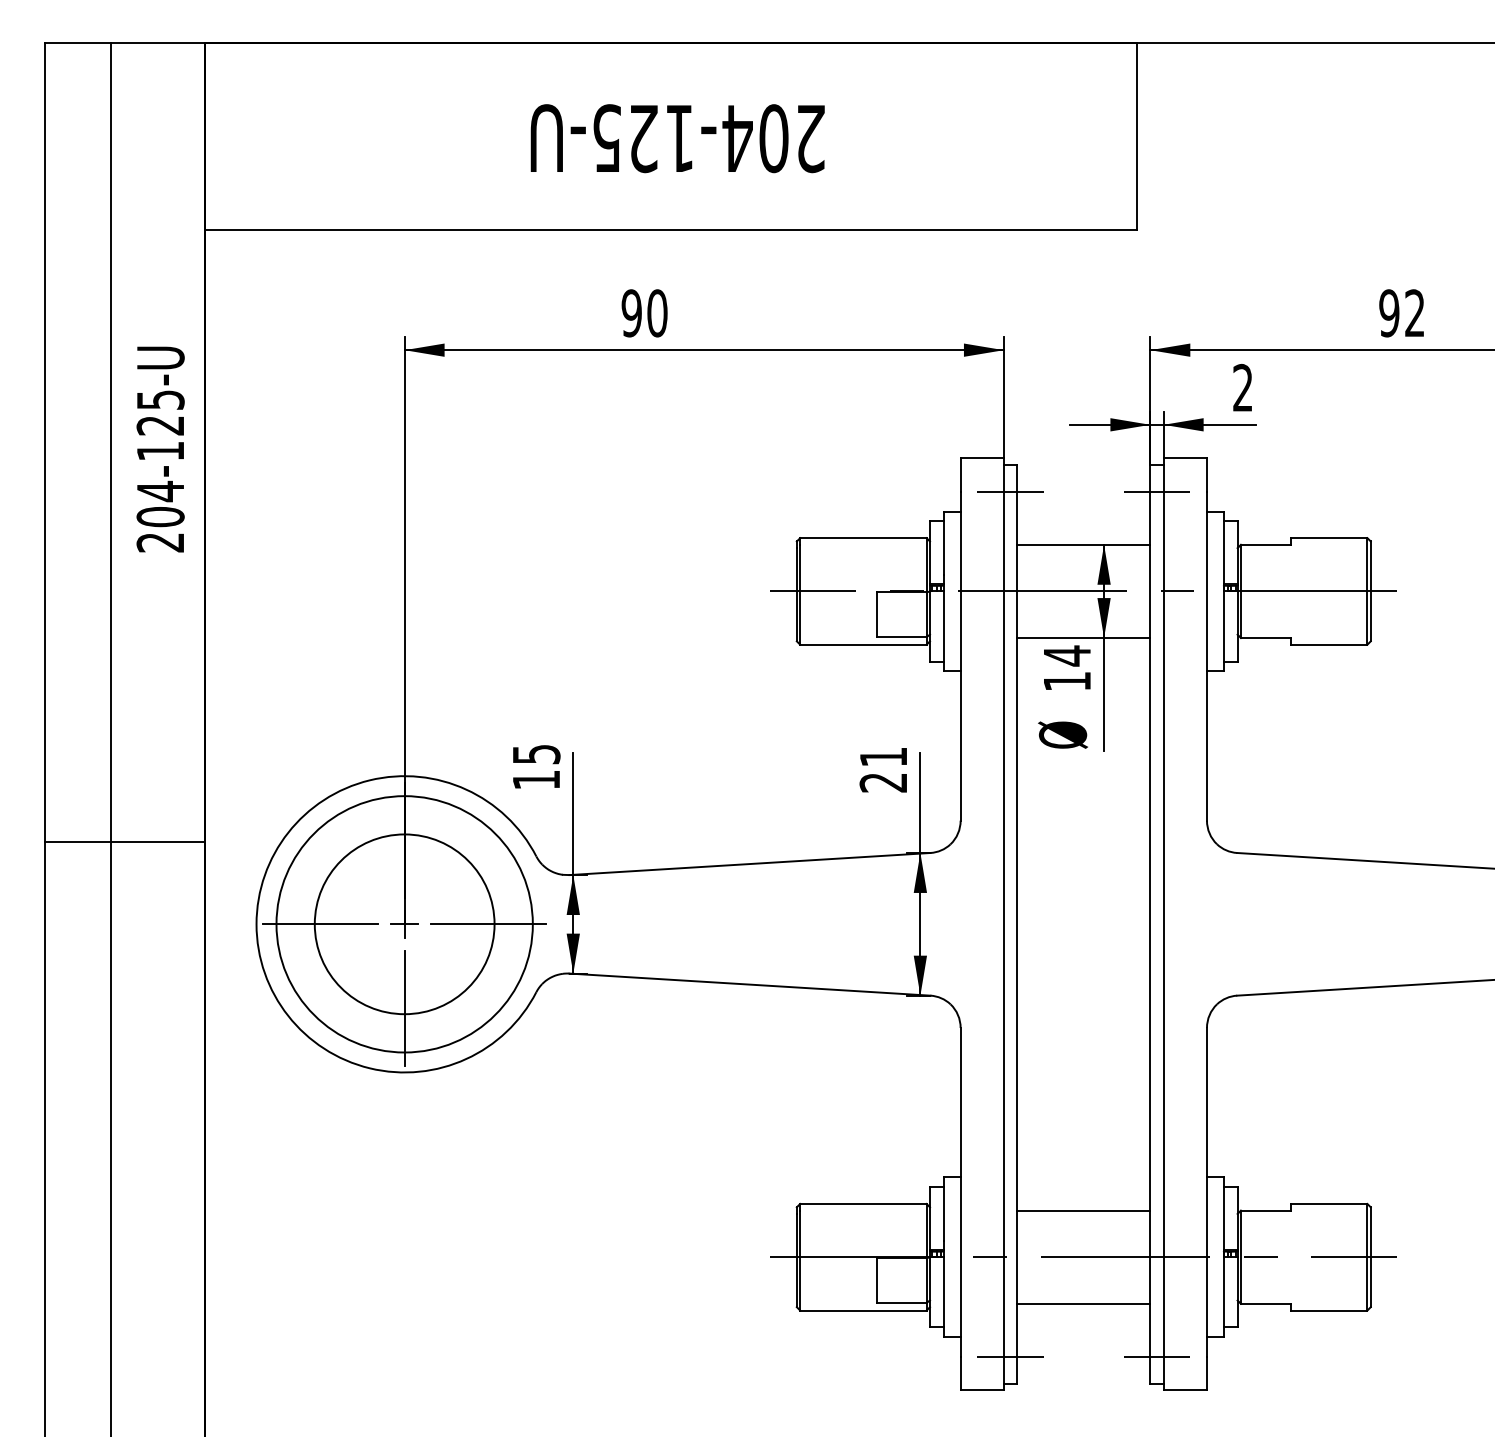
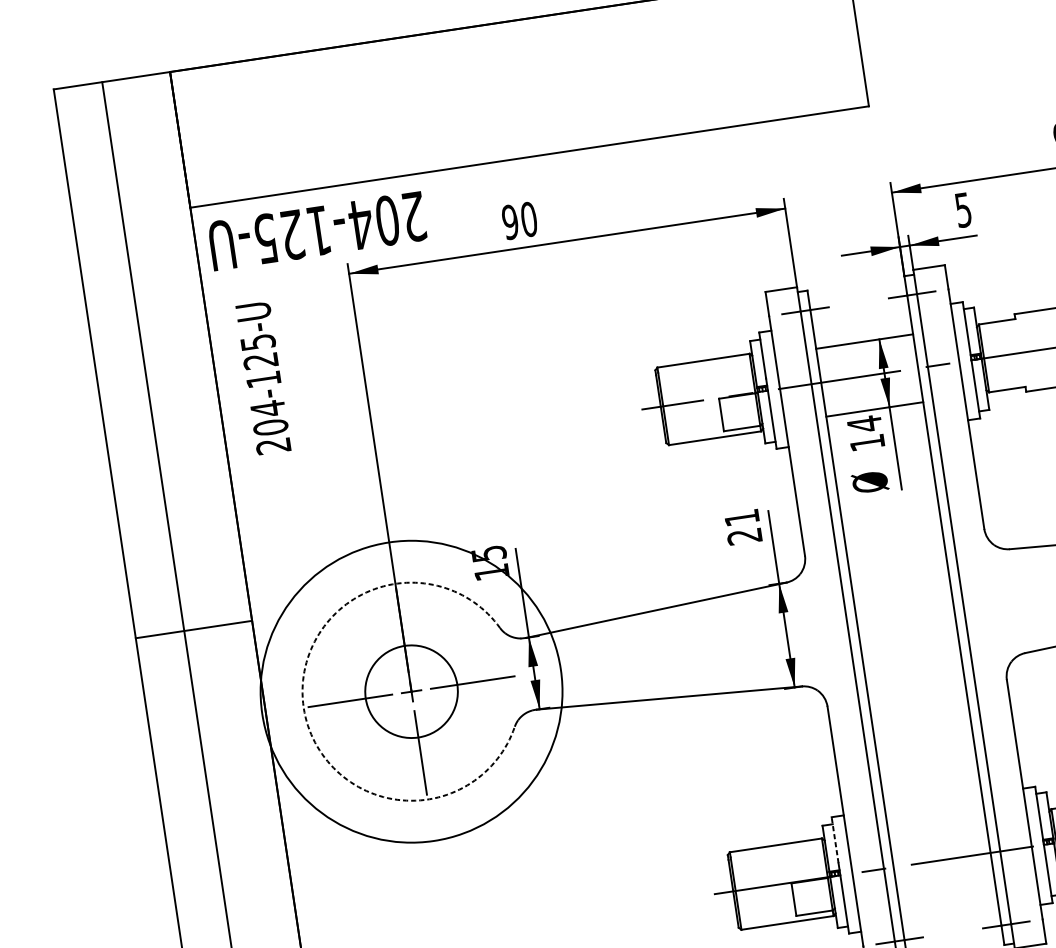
text: (677, 138) -> (317, 231), moved
text: (1242, 387) -> (963, 209), 2 -> 5
text: (160, 449) -> (263, 378), moved
line: (124, 842) -> (193, 629), moved
arc: (256, 924) -> (303, 707), solid -> dashed
circle: (404, 924) -> (411, 691), size x0.7
circle: (404, 924) -> (411, 691), size x1.6
line: (943, 1208) -> (834, 839), solid -> dashed
line: (1083, 1210) -> (936, 826), removed
line: (1083, 1303) -> (946, 893), removed

